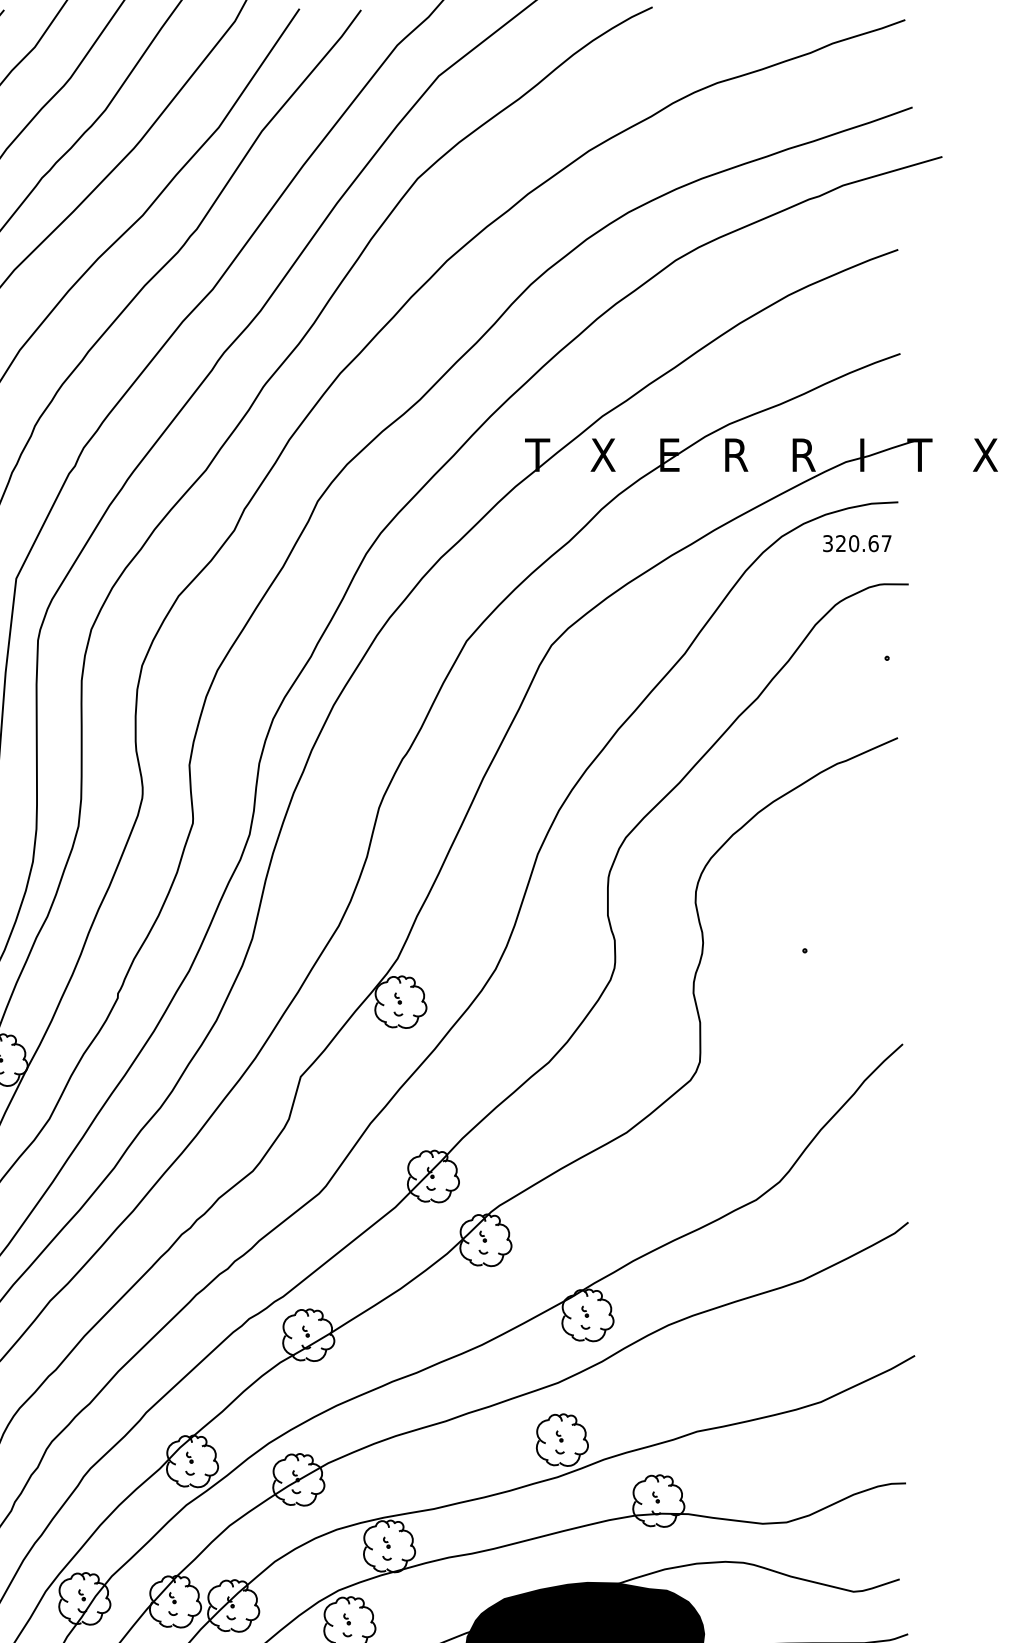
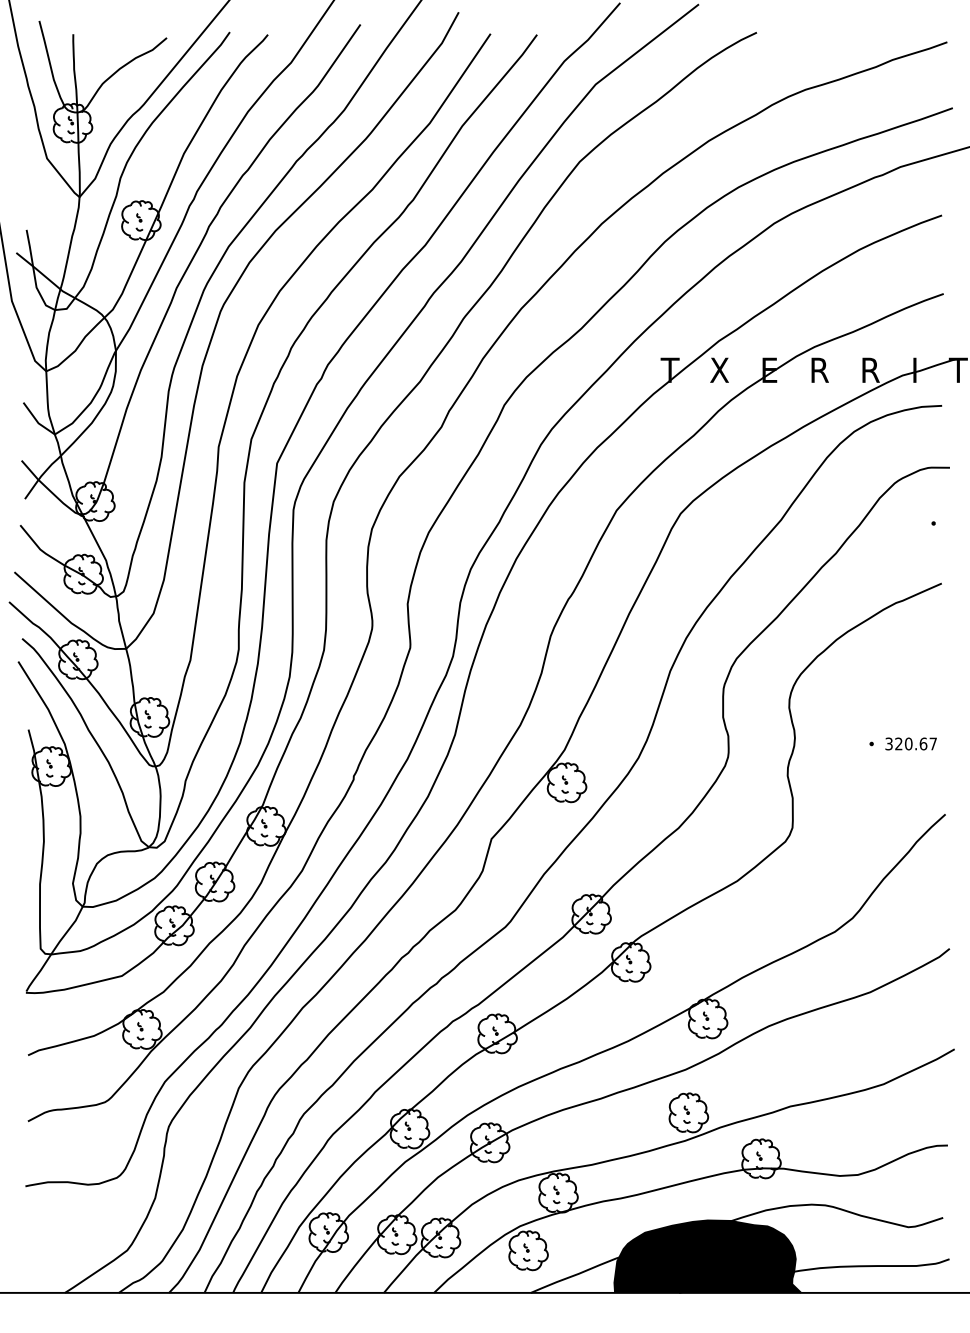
text: (856, 542) -> (910, 743), moved

